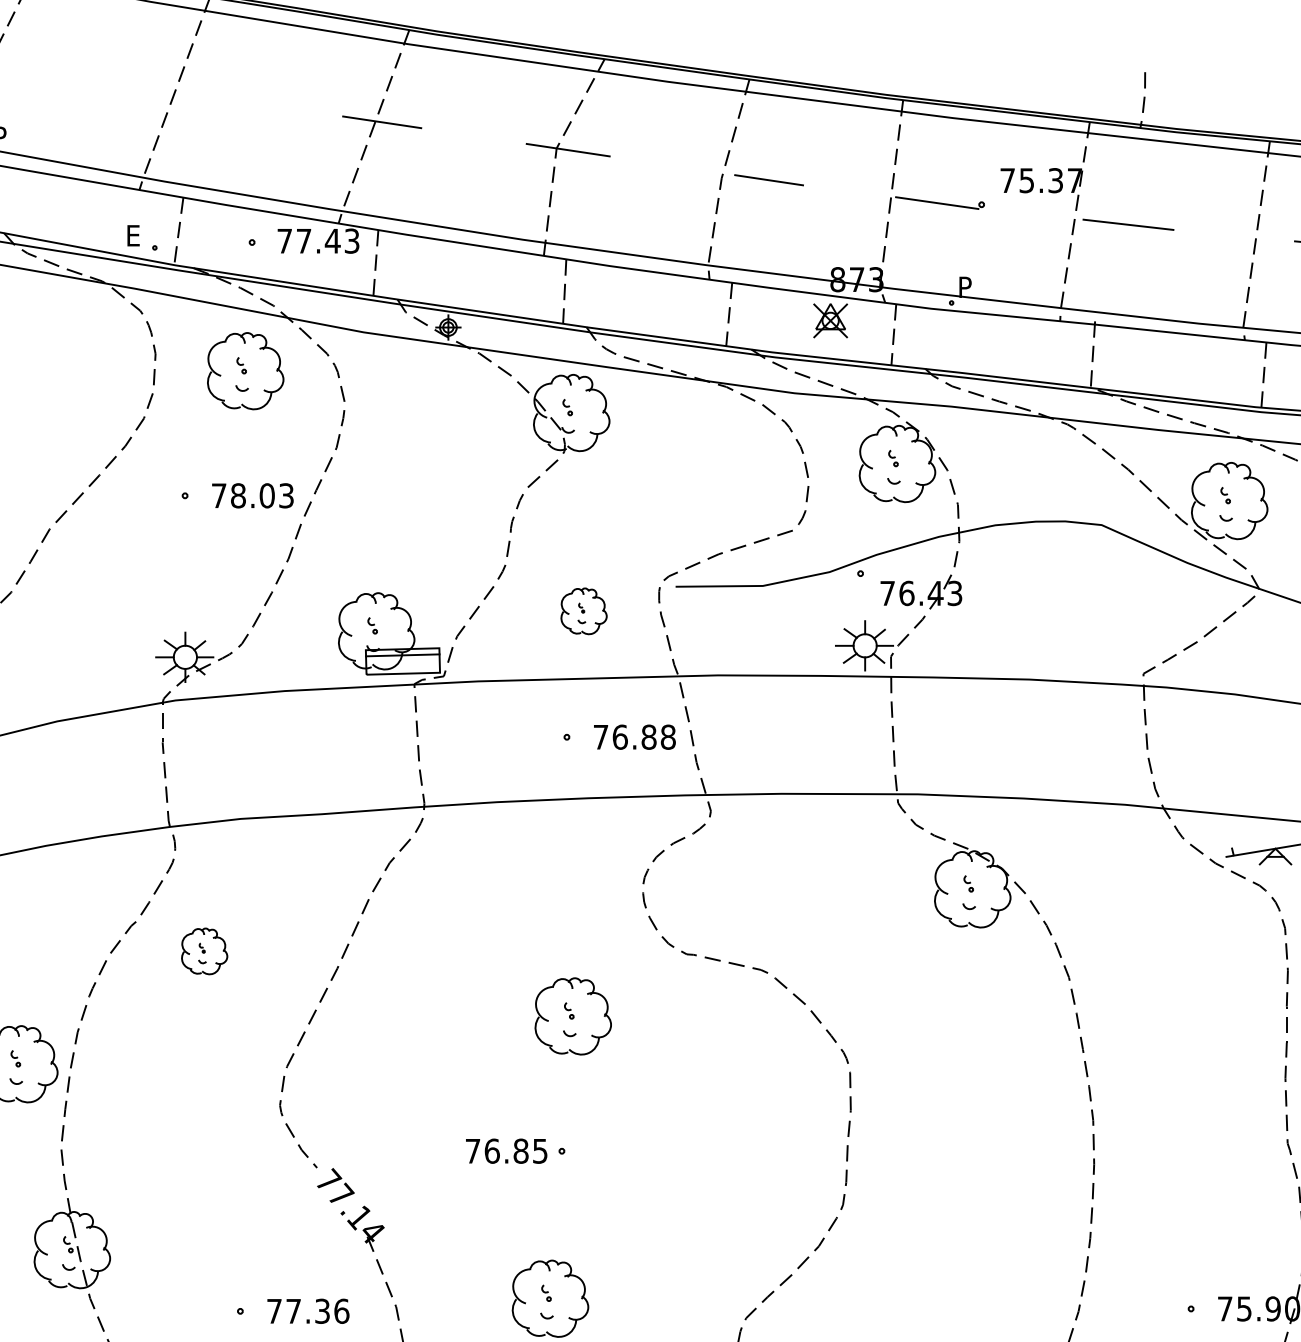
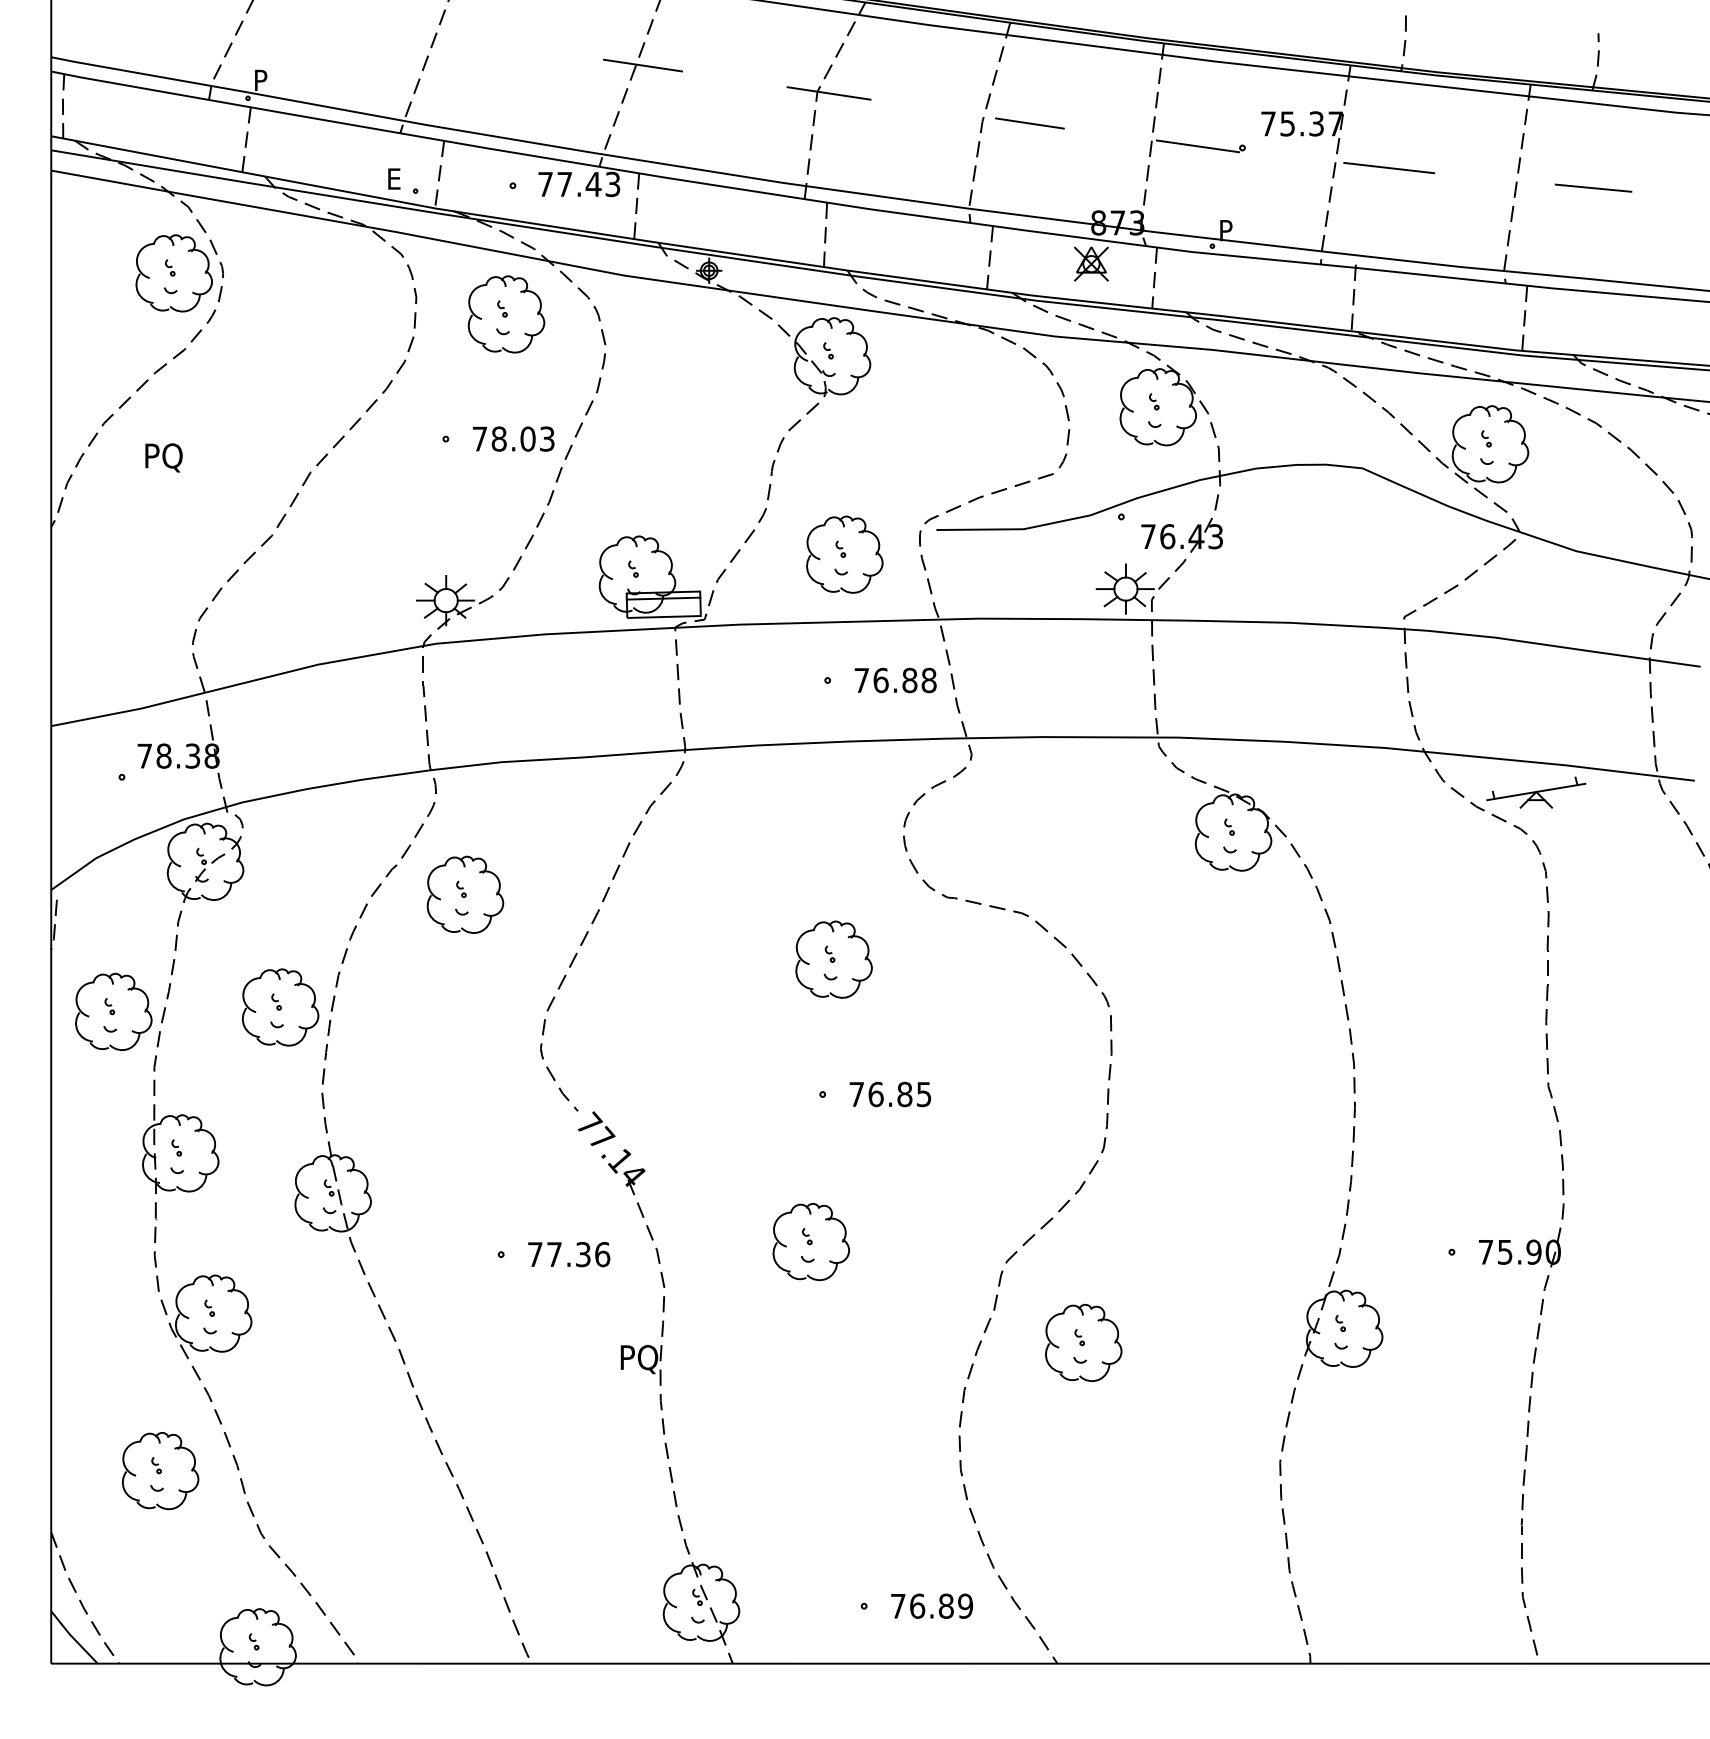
part: (583, 611) -> (844, 554), size x1.67
part: (204, 951) -> (465, 894), size x1.67
text: (506, 1151) -> (890, 1094), moved

